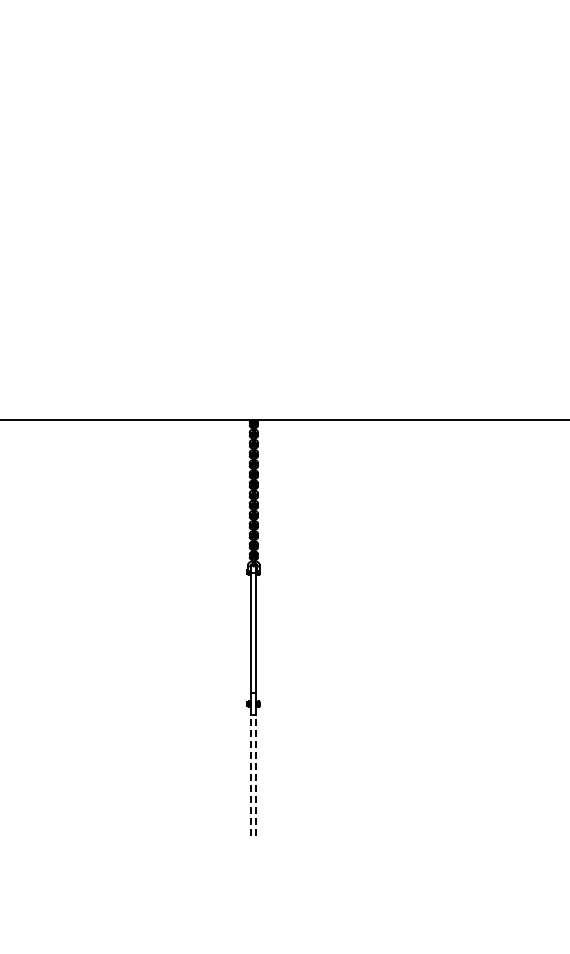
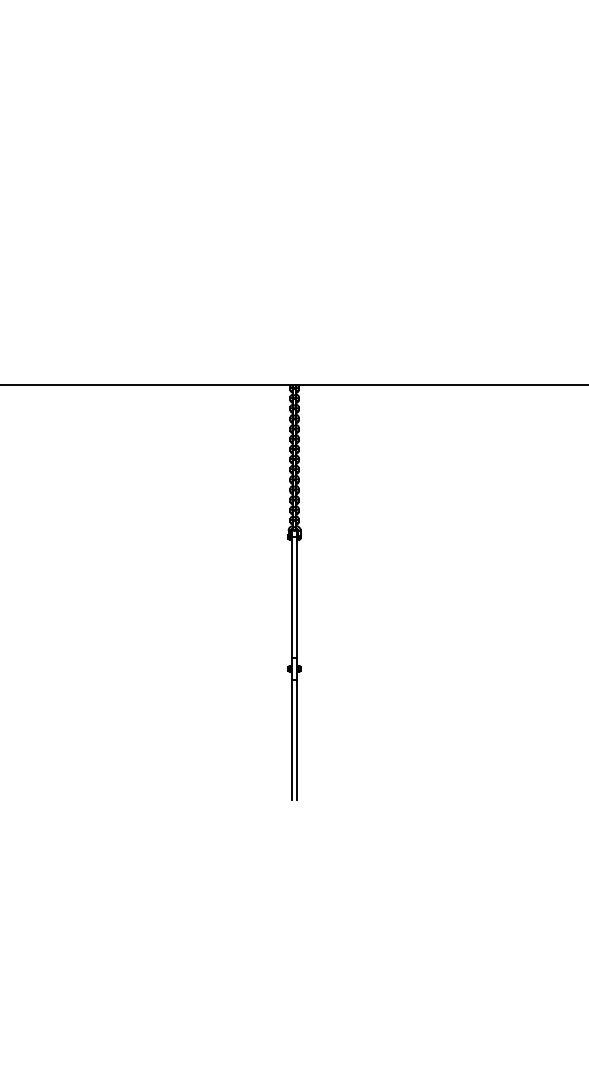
line: (250, 774) -> (291, 739), dashed -> solid
line: (256, 774) -> (297, 739), dashed -> solid

